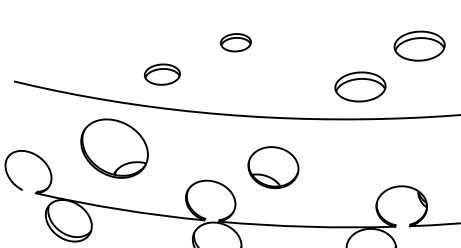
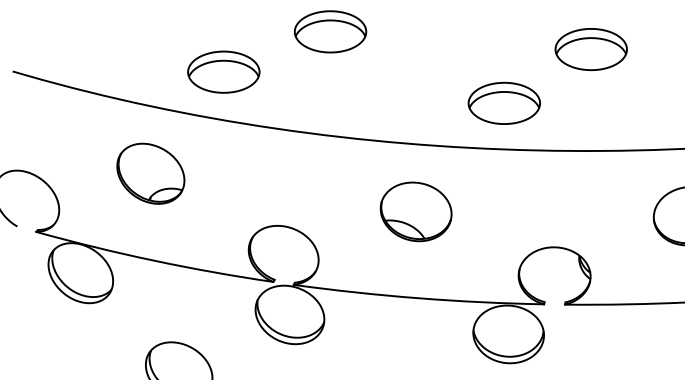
part: (235, 42) -> (330, 31), size x1.67
part: (162, 74) -> (223, 71), size x1.43
part: (114, 148) -> (150, 173), size x0.71
part: (272, 167) -> (415, 211), moved

